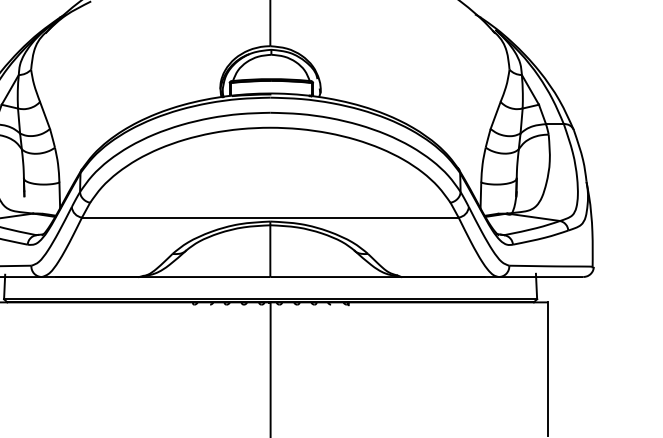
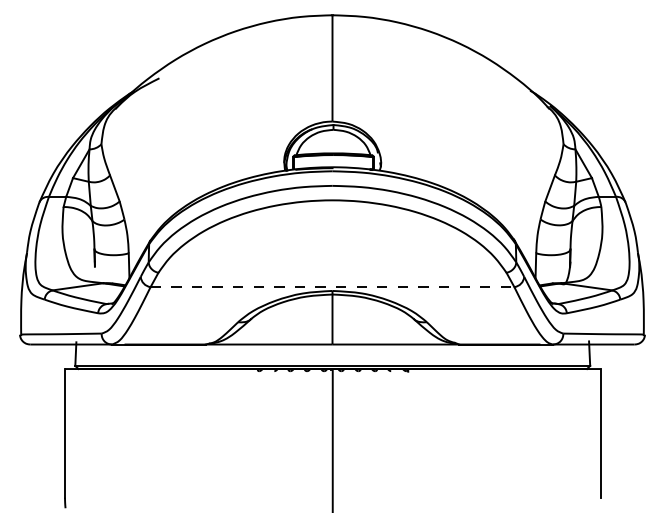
line: (270, 217) -> (332, 287), solid -> dashed

